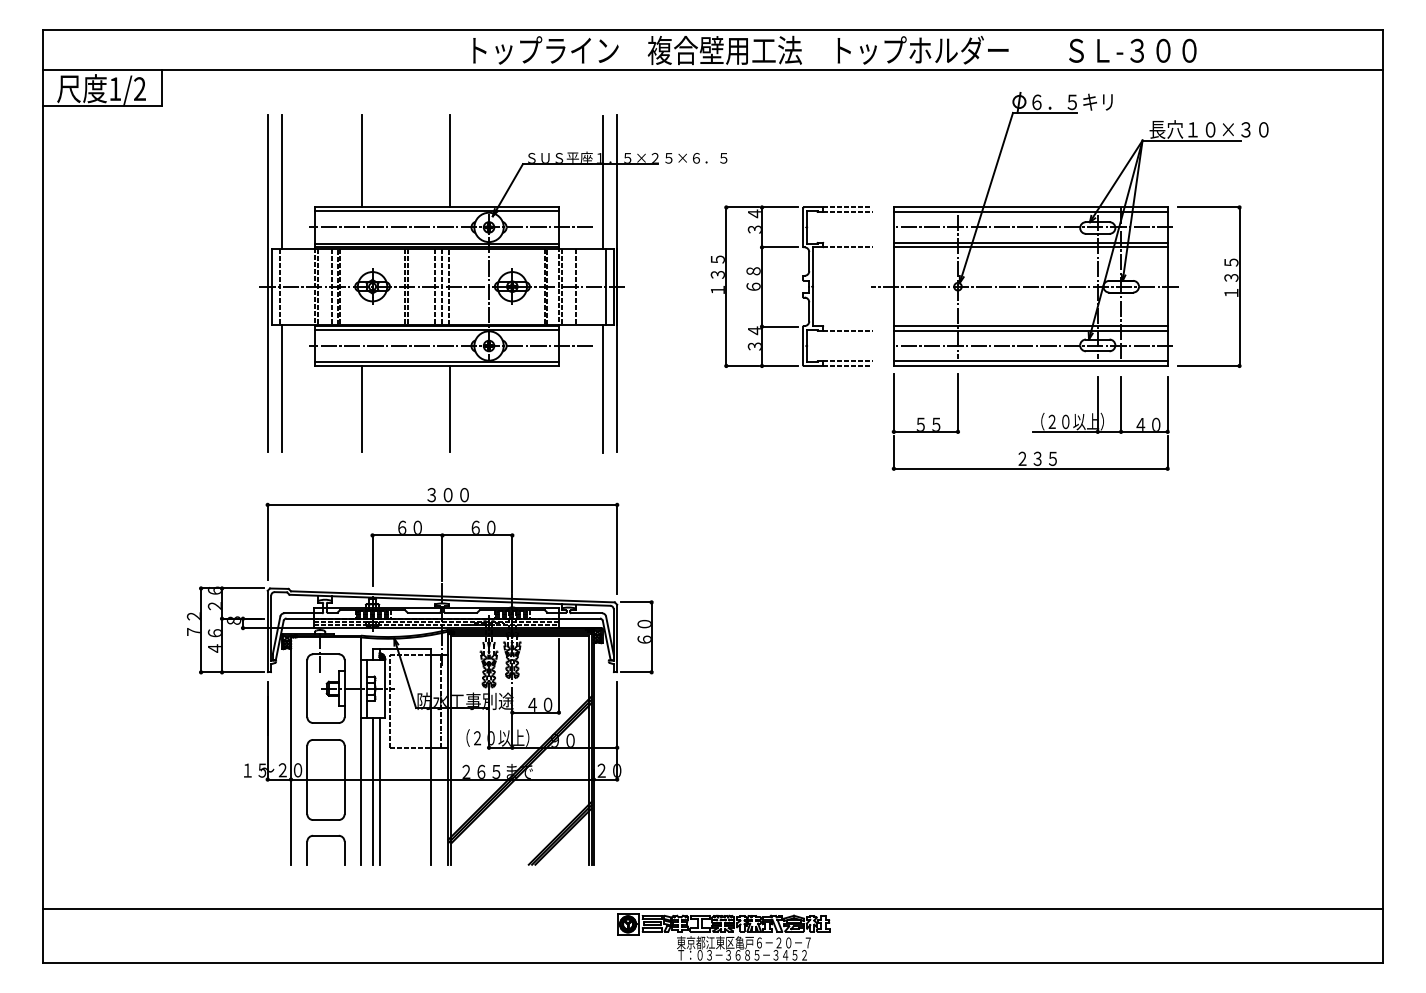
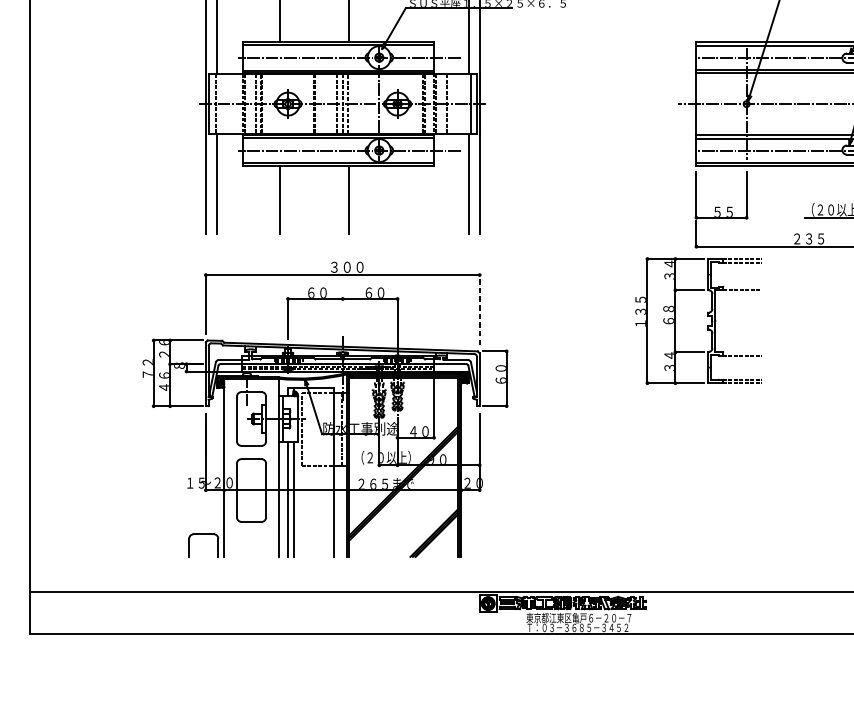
part: (802, 280) -> (707, 316), moved
line: (617, 549) -> (479, 309), solid -> dashed
line: (442, 557) -> (342, 316), removed
part: (325, 836) -> (203, 534), moved

